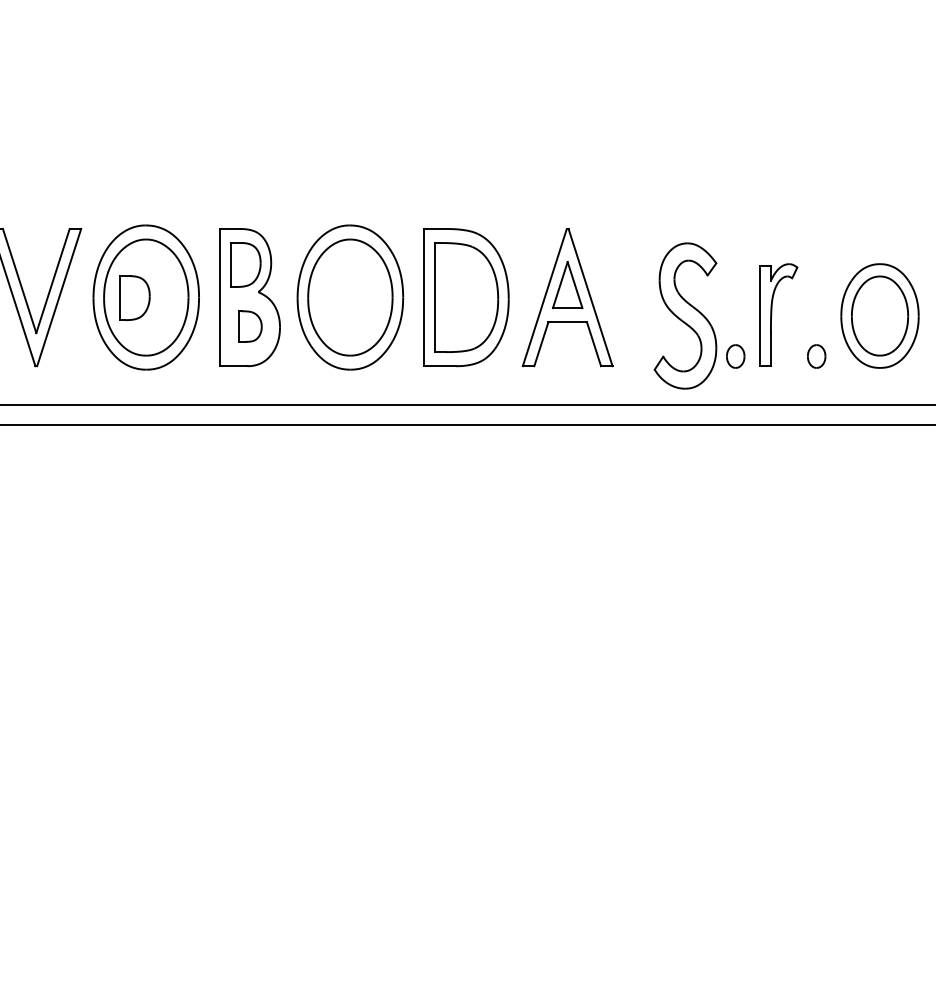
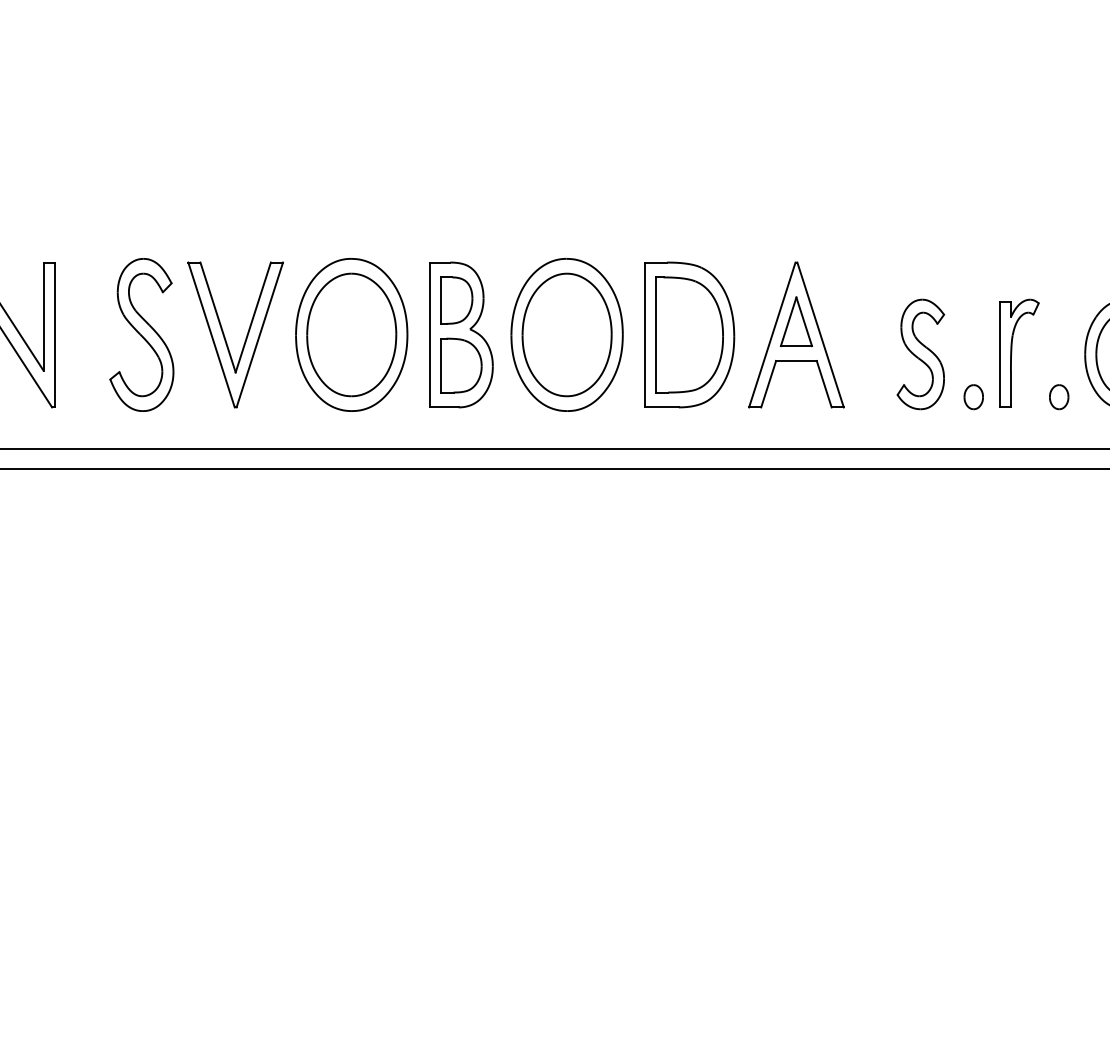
part: (134, 298) -> (339, 335), removed
part: (685, 316) -> (920, 354), size x0.71
part: (250, 326) -> (461, 365), size x1.67

